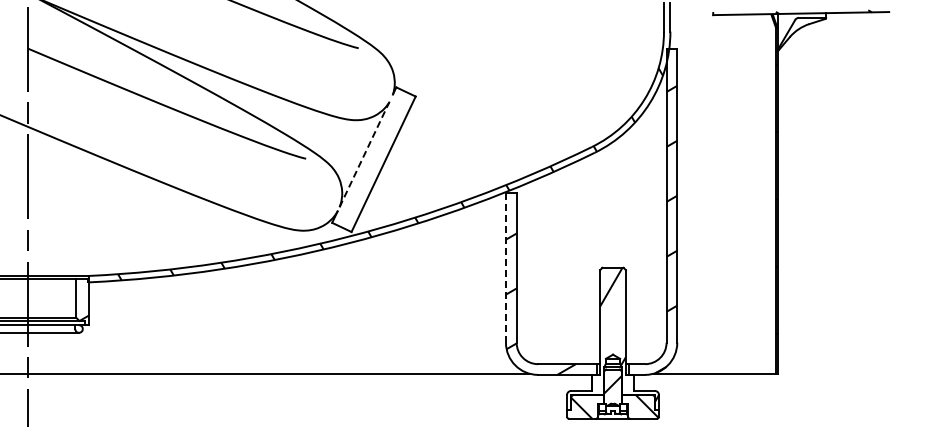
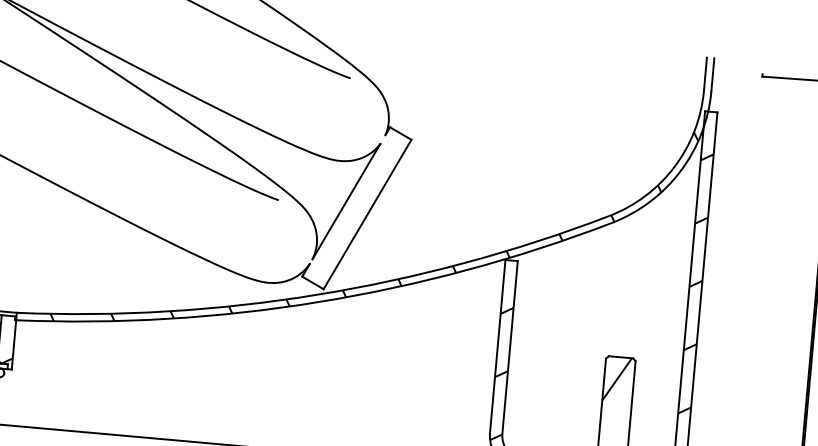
line: (364, 155) -> (346, 202), dashed -> solid
line: (505, 267) -> (497, 345), dashed -> solid

